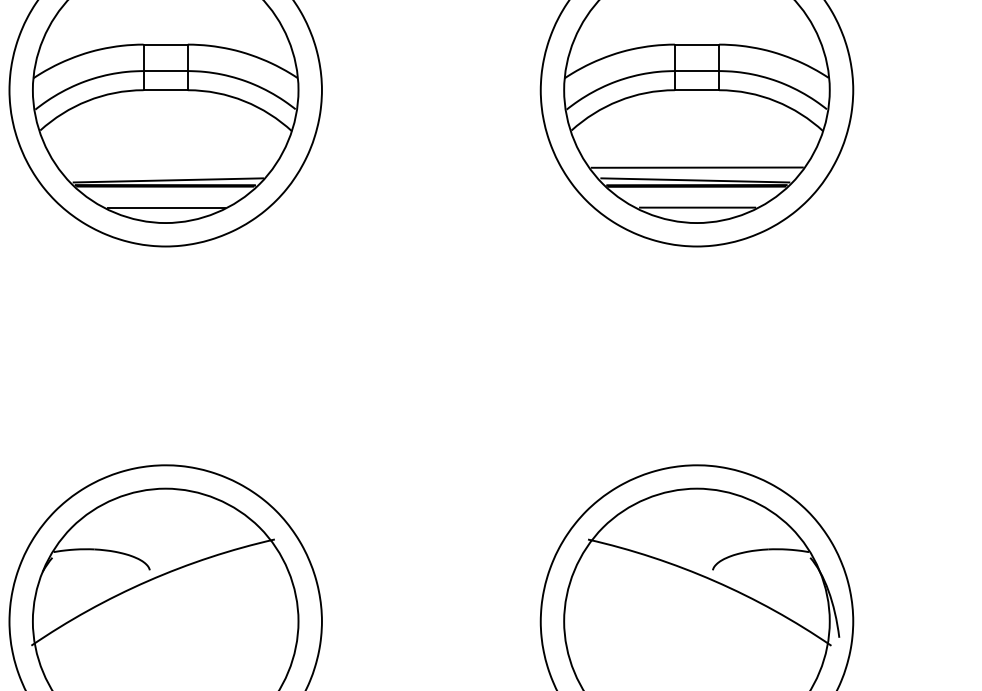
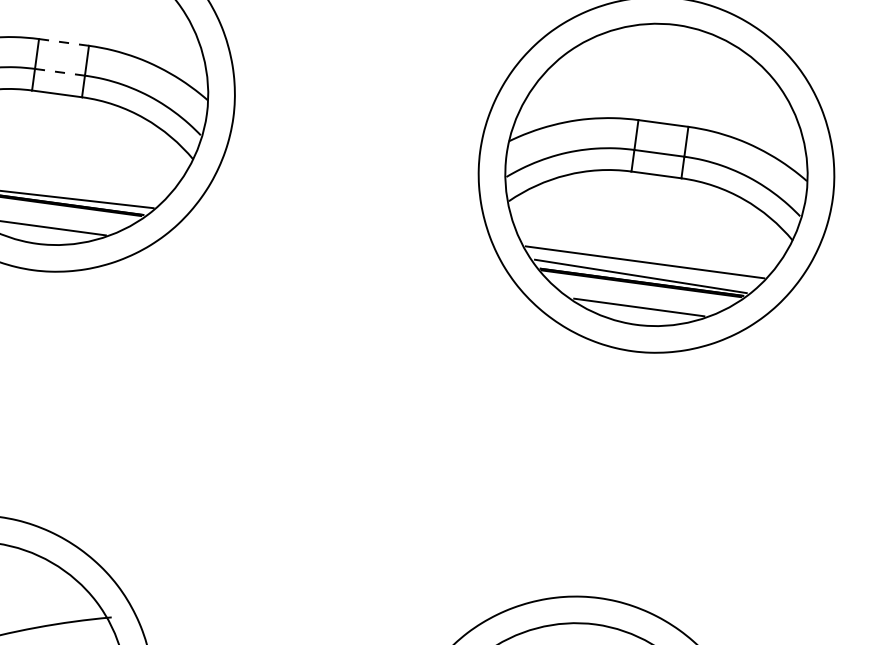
line: (166, 44) -> (64, 42), solid -> dashed
line: (165, 71) -> (59, 72), solid -> dashed

